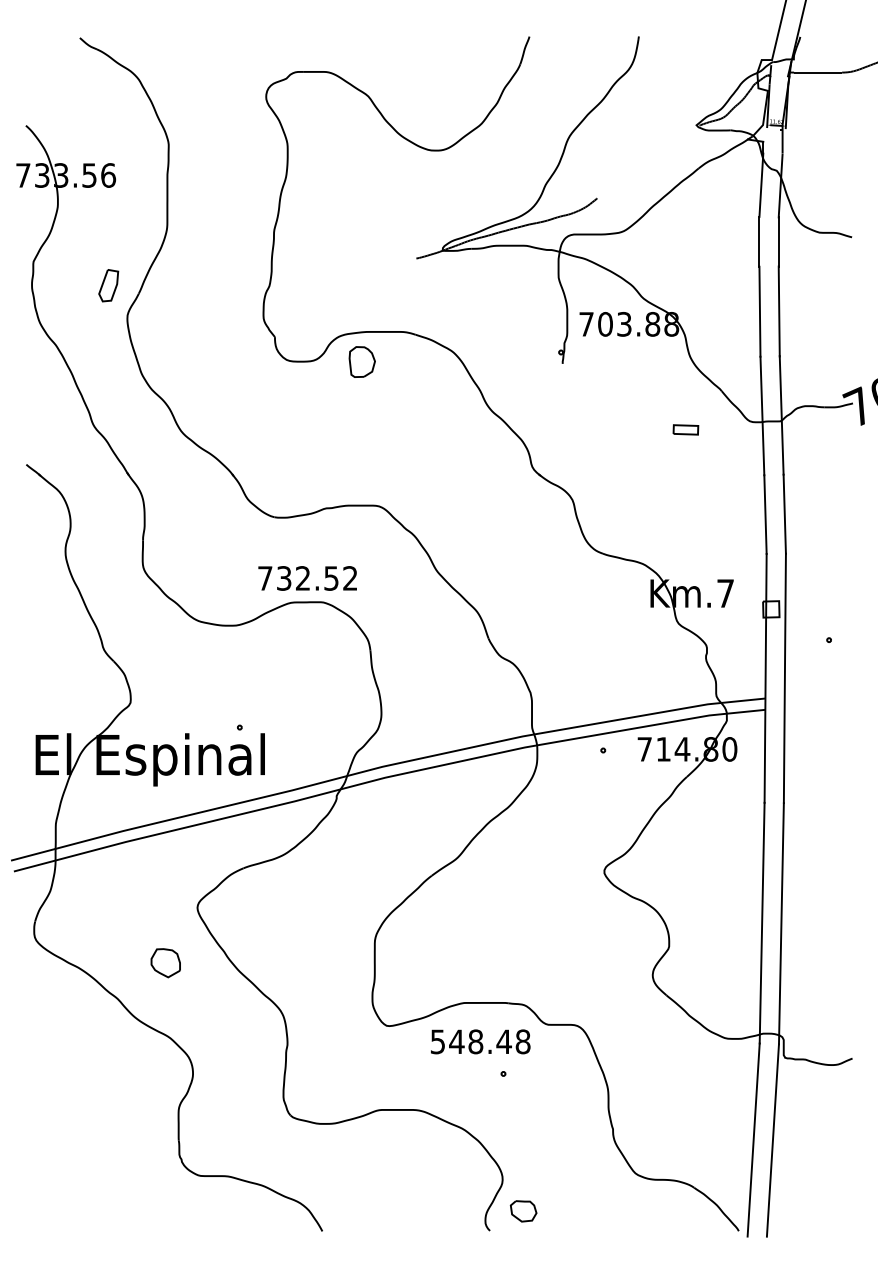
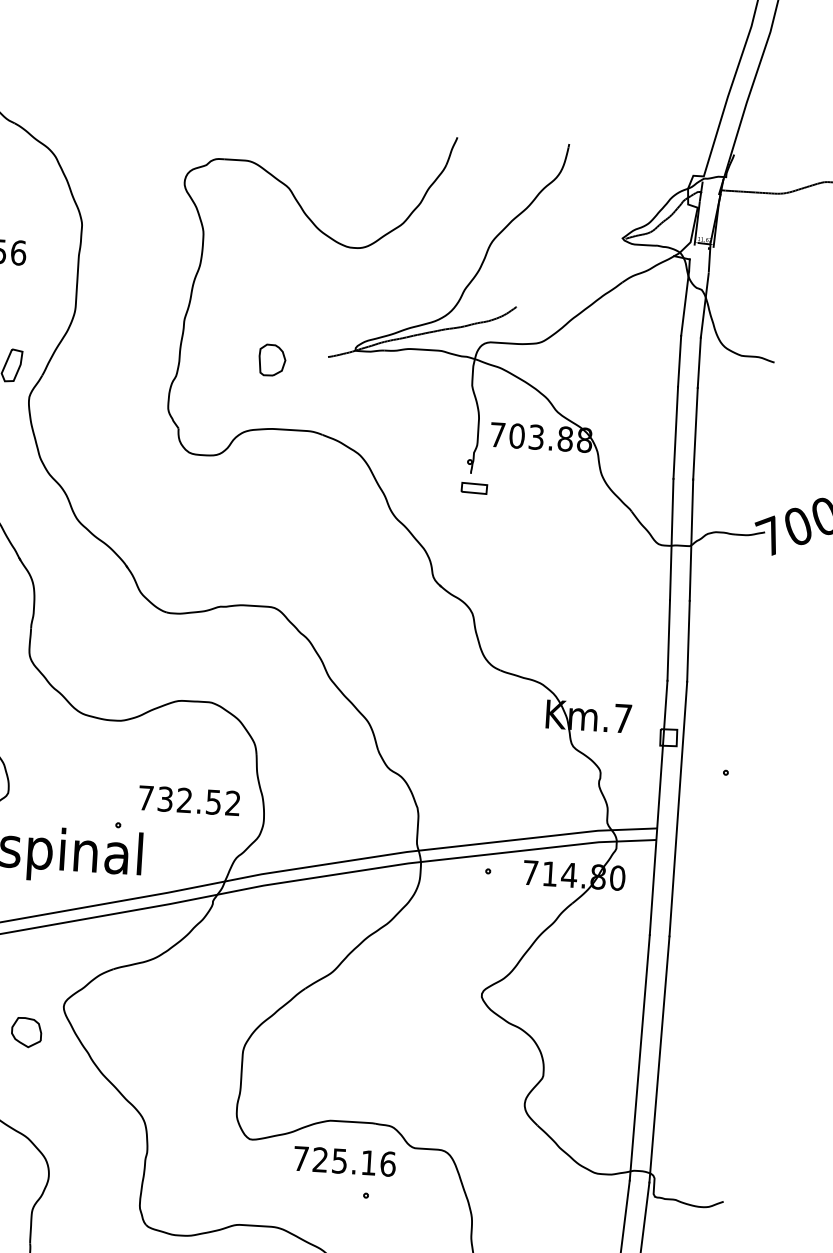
part: (361, 361) -> (271, 359), moved
part: (685, 429) -> (473, 487), moved
text: (307, 578) -> (189, 800), moved
part: (165, 963) -> (26, 1032), moved
text: (480, 1041) -> (344, 1161), 548.48 -> 725.16

